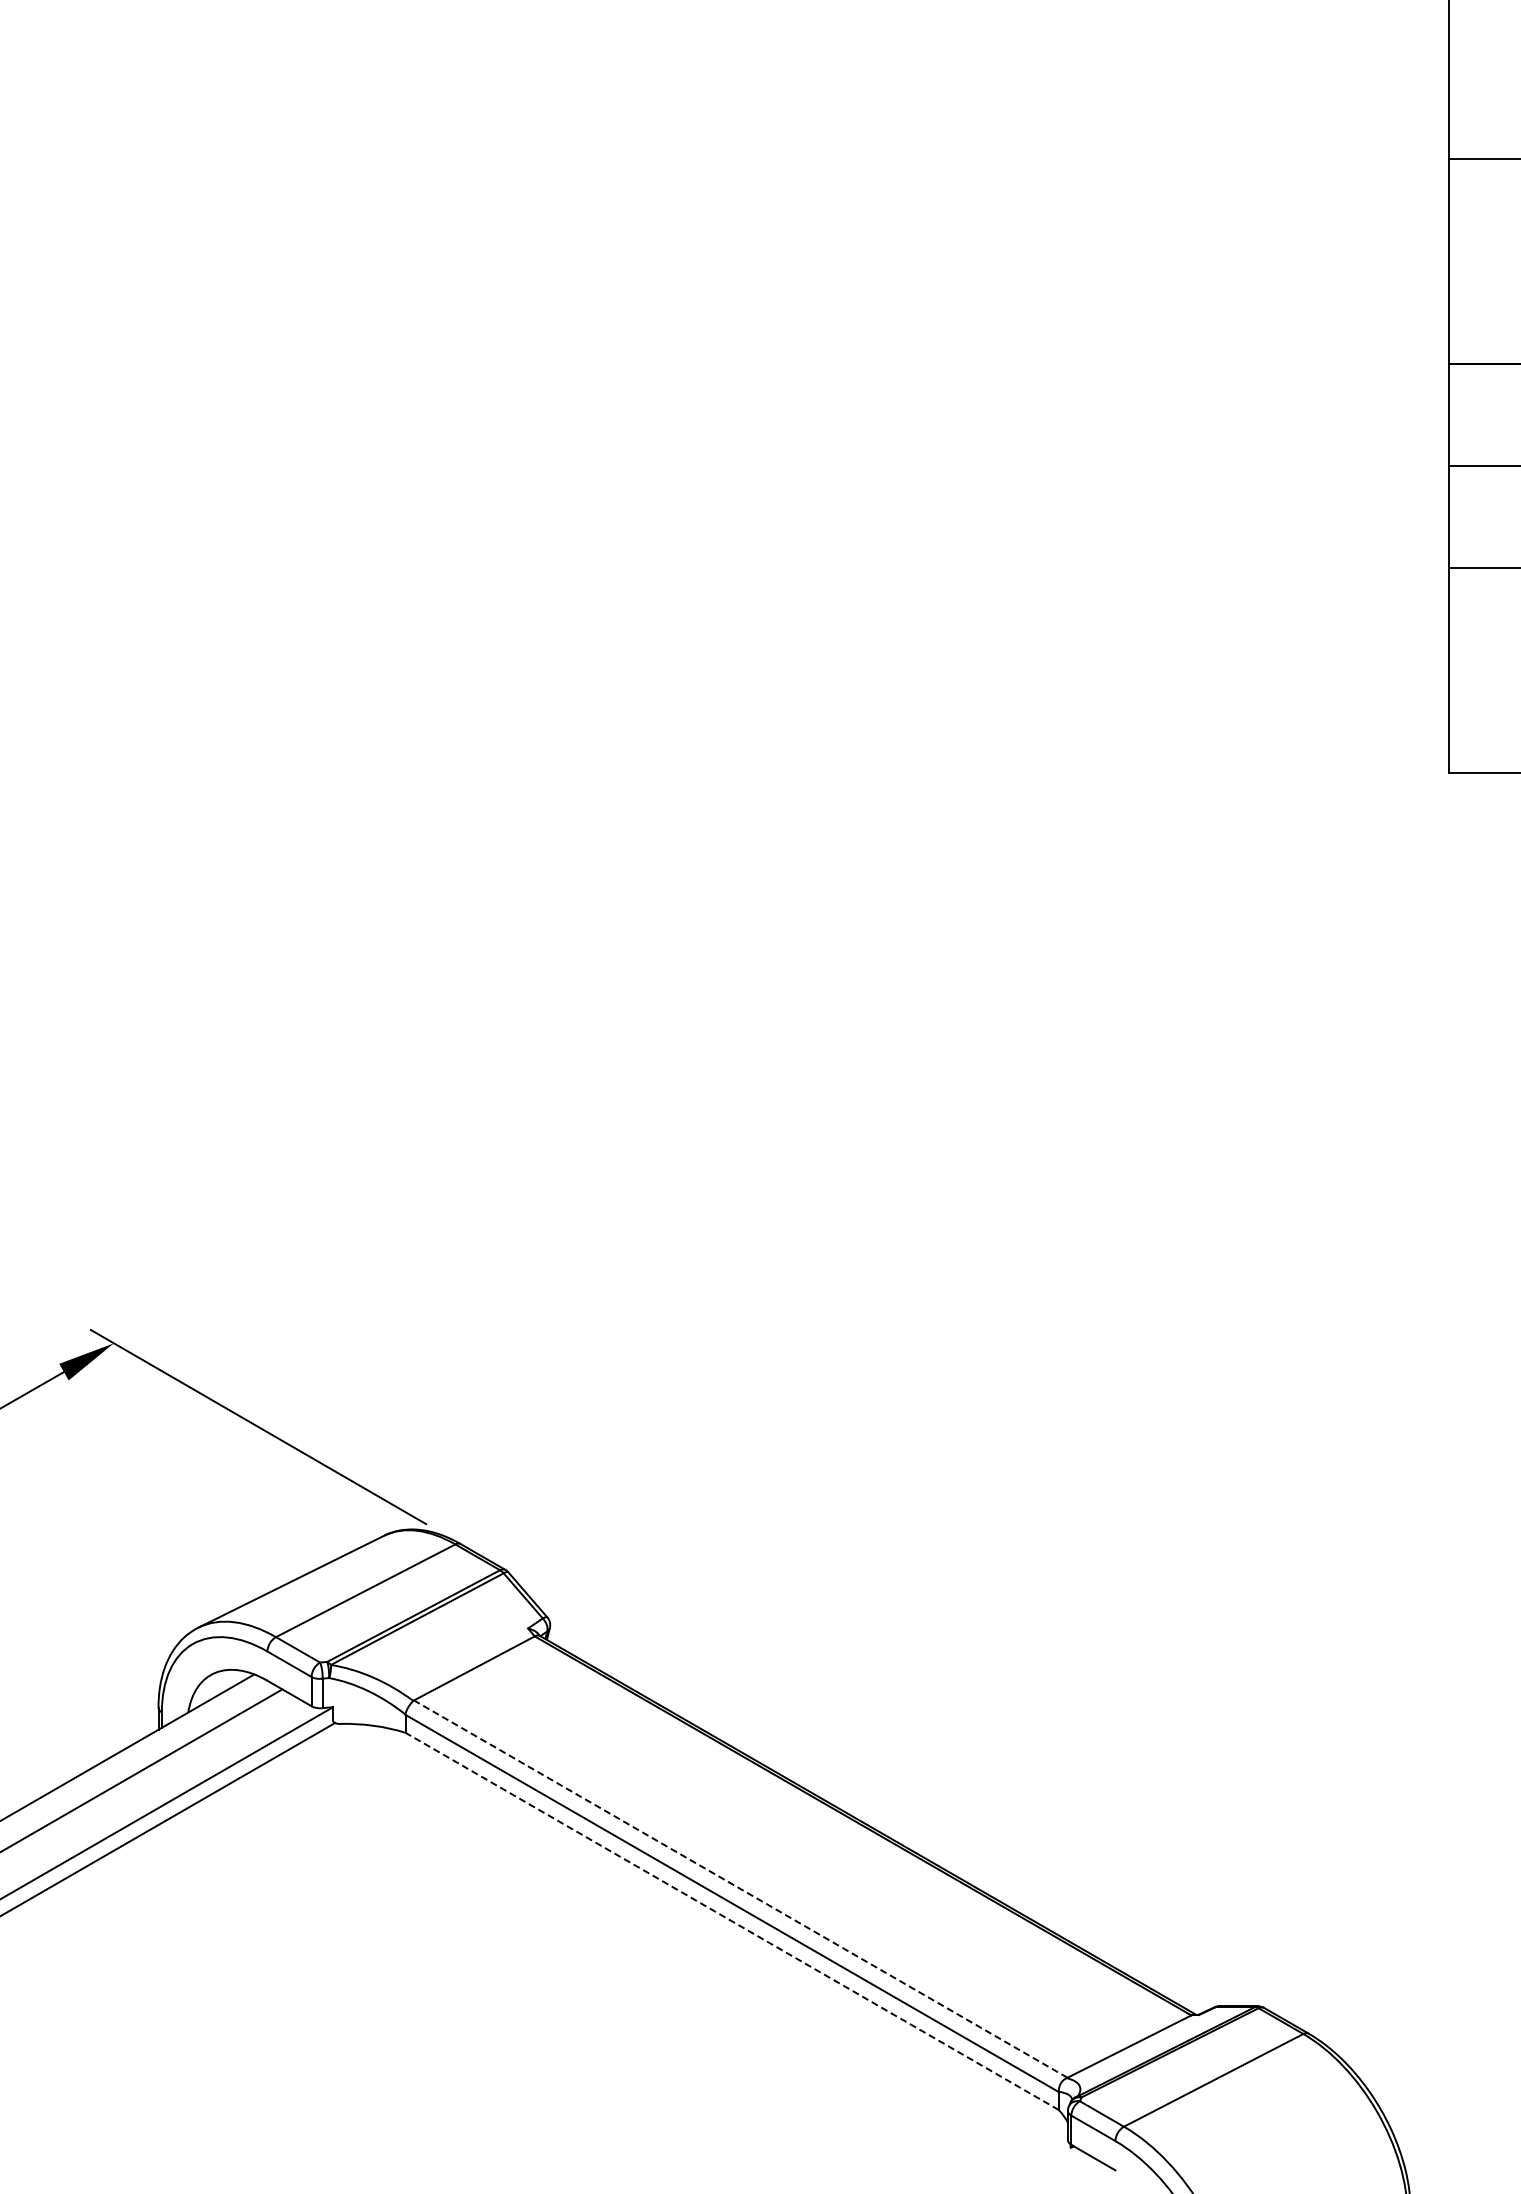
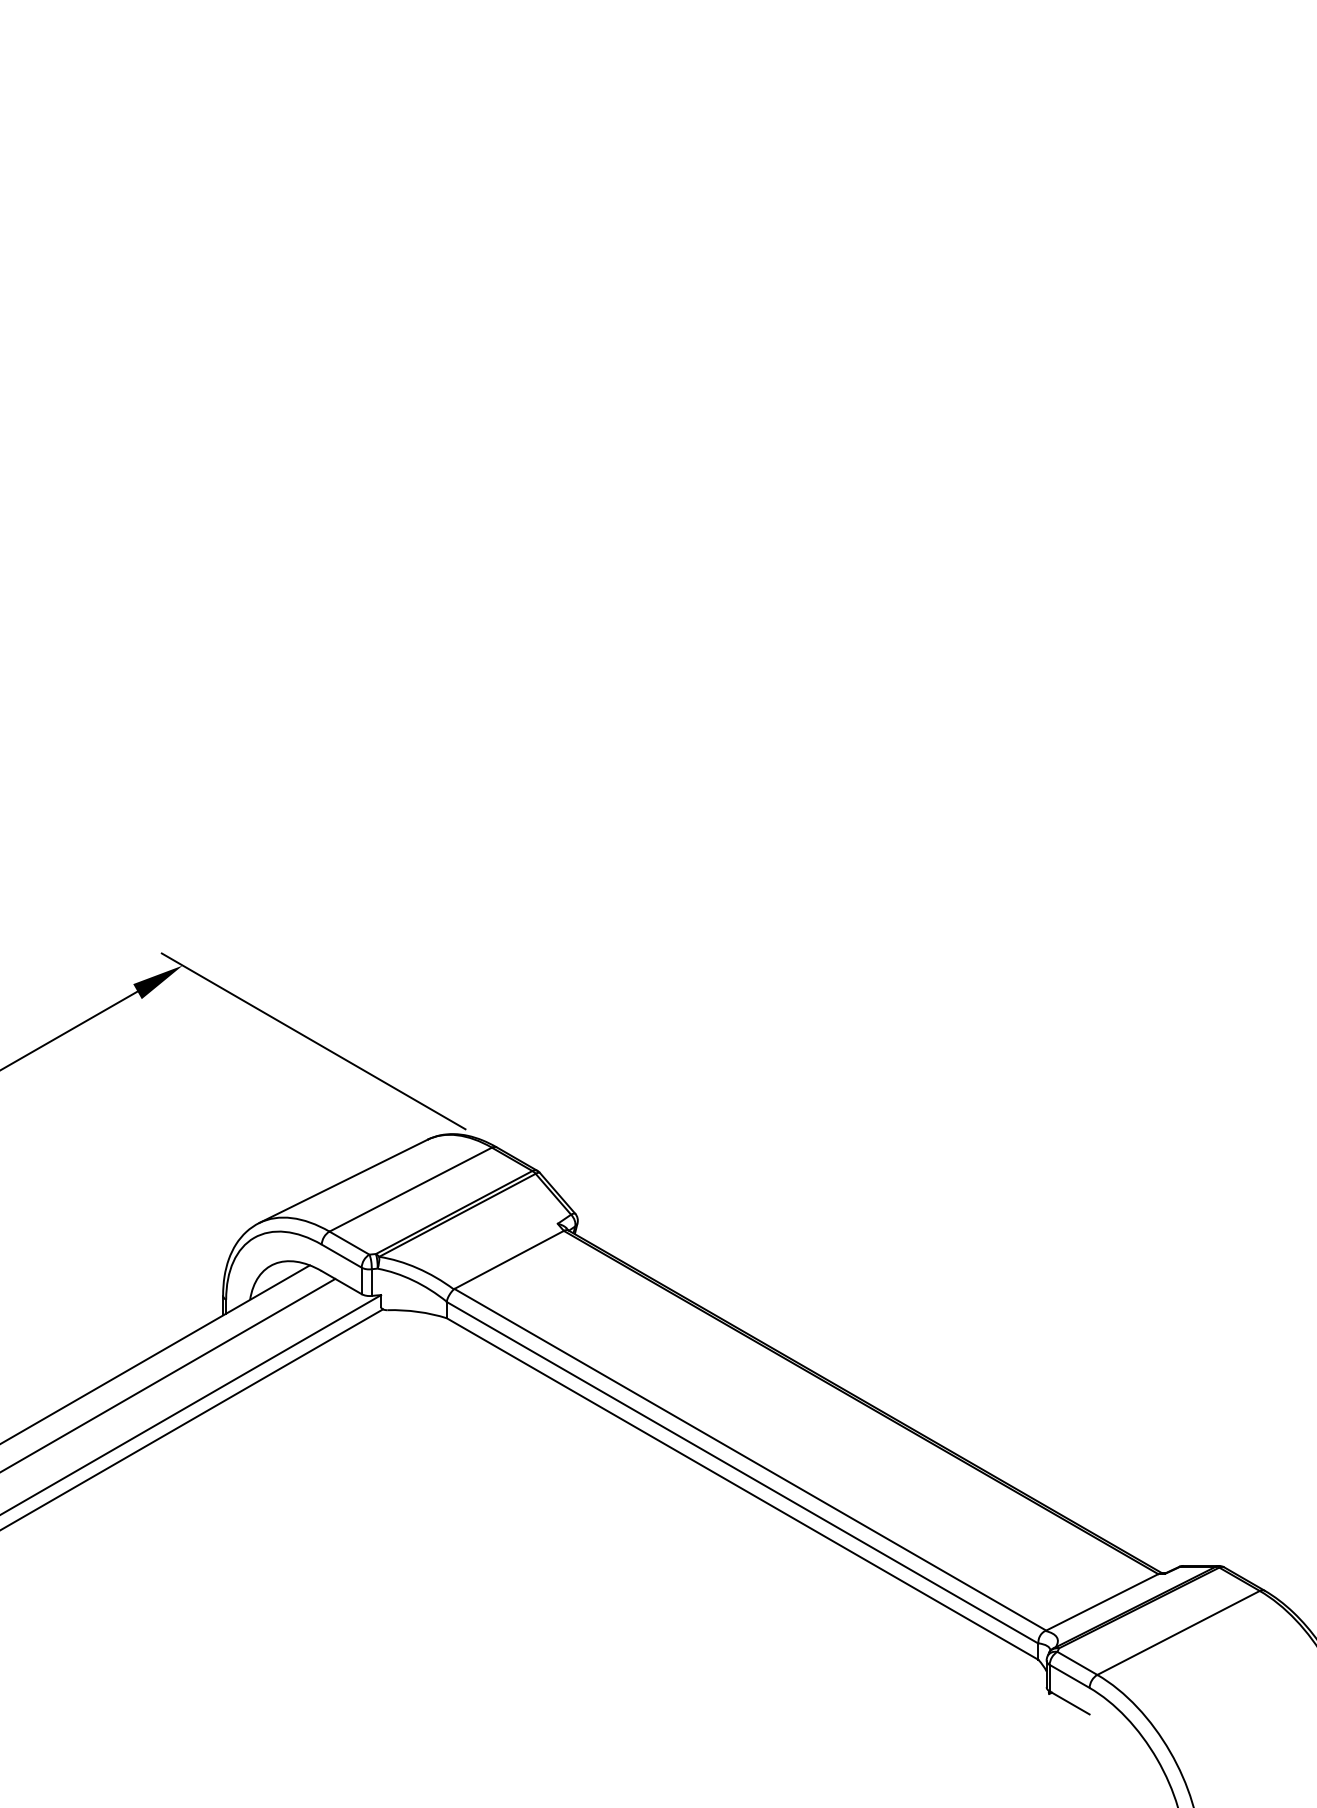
line: (740, 1888) -> (750, 1459), dashed -> solid
line: (731, 1921) -> (741, 1489), dashed -> solid

